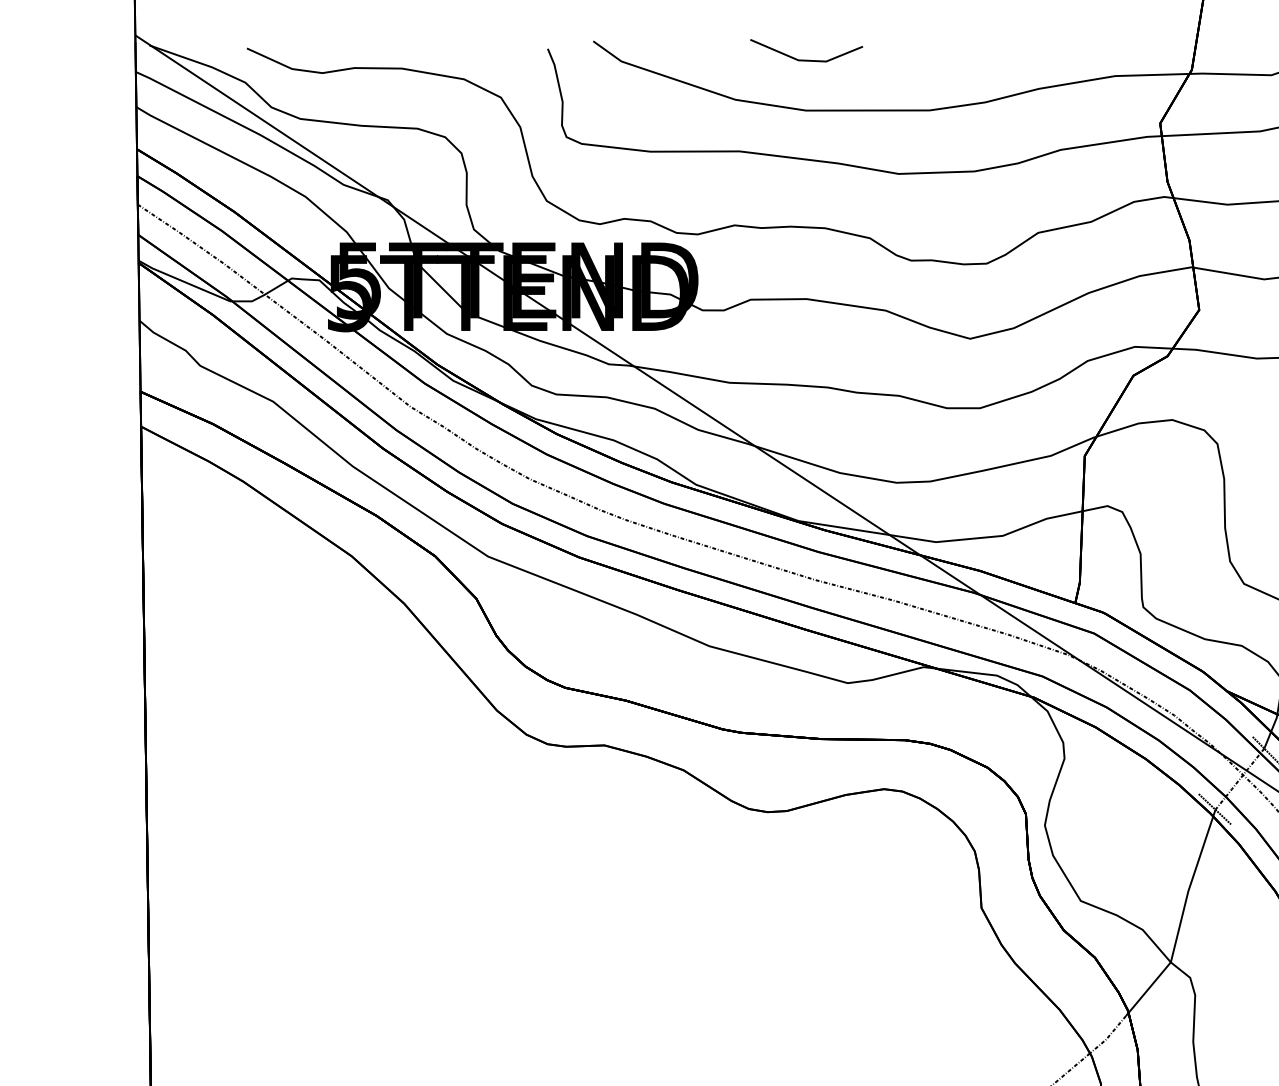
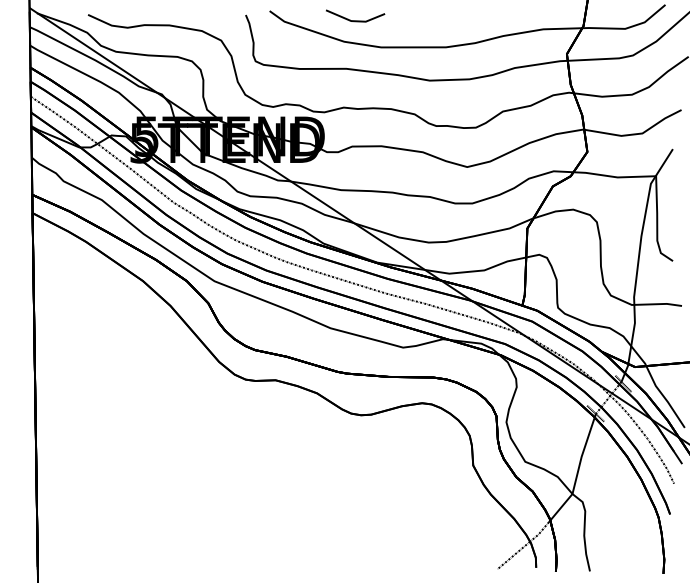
part: (806, 49) -> (355, 15), moved

